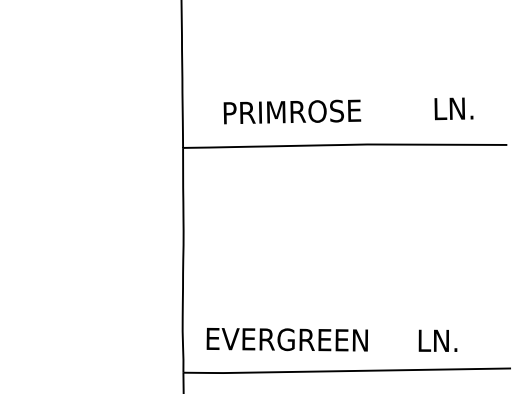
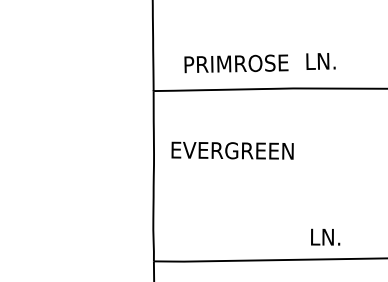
text: (453, 108) -> (320, 61), moved
text: (286, 339) -> (232, 150), moved
text: (437, 340) -> (325, 236), moved

